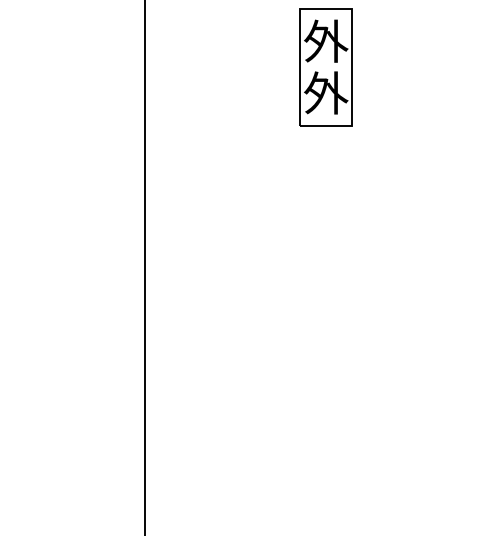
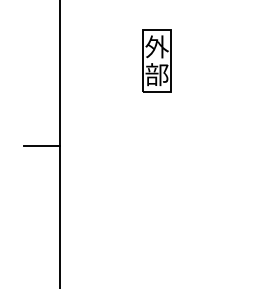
text: (324, 92) -> (156, 74), 外 -> 部
line: (109, 227) -> (41, 146), added

